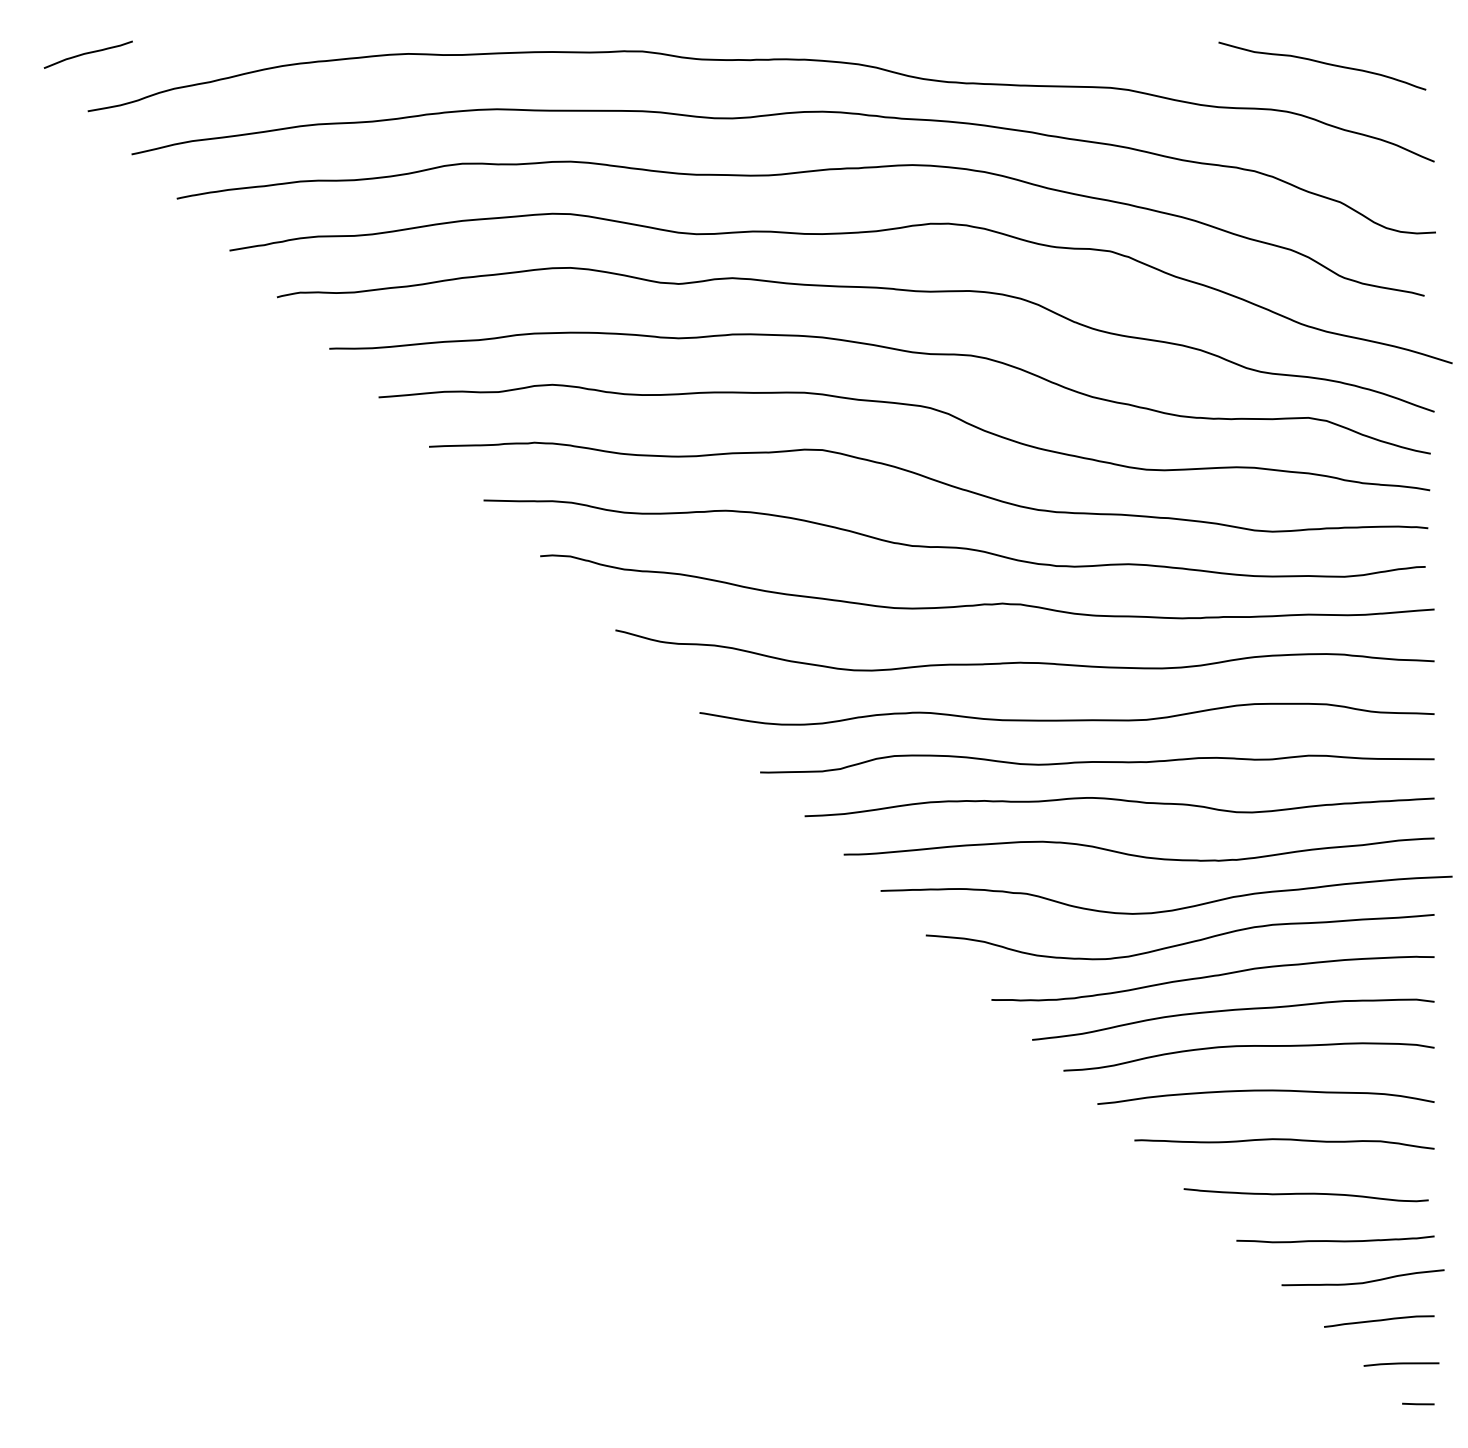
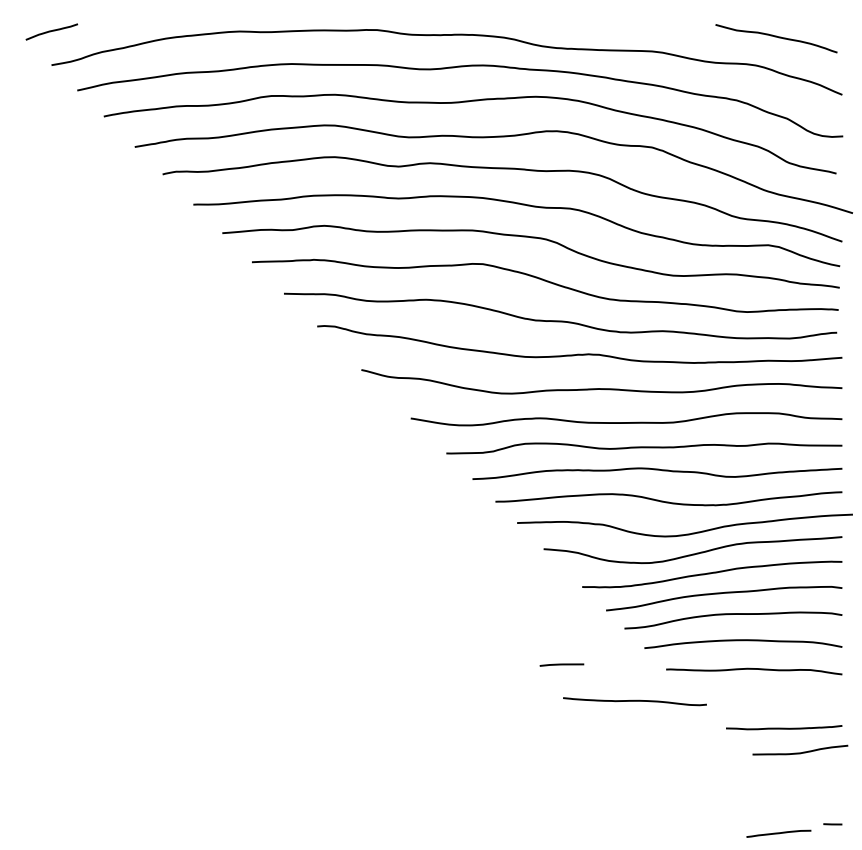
curve: (1305, 1194) -> (634, 701), moved
line: (1378, 1320) -> (778, 833), moved
line: (1400, 1363) -> (561, 664), moved

